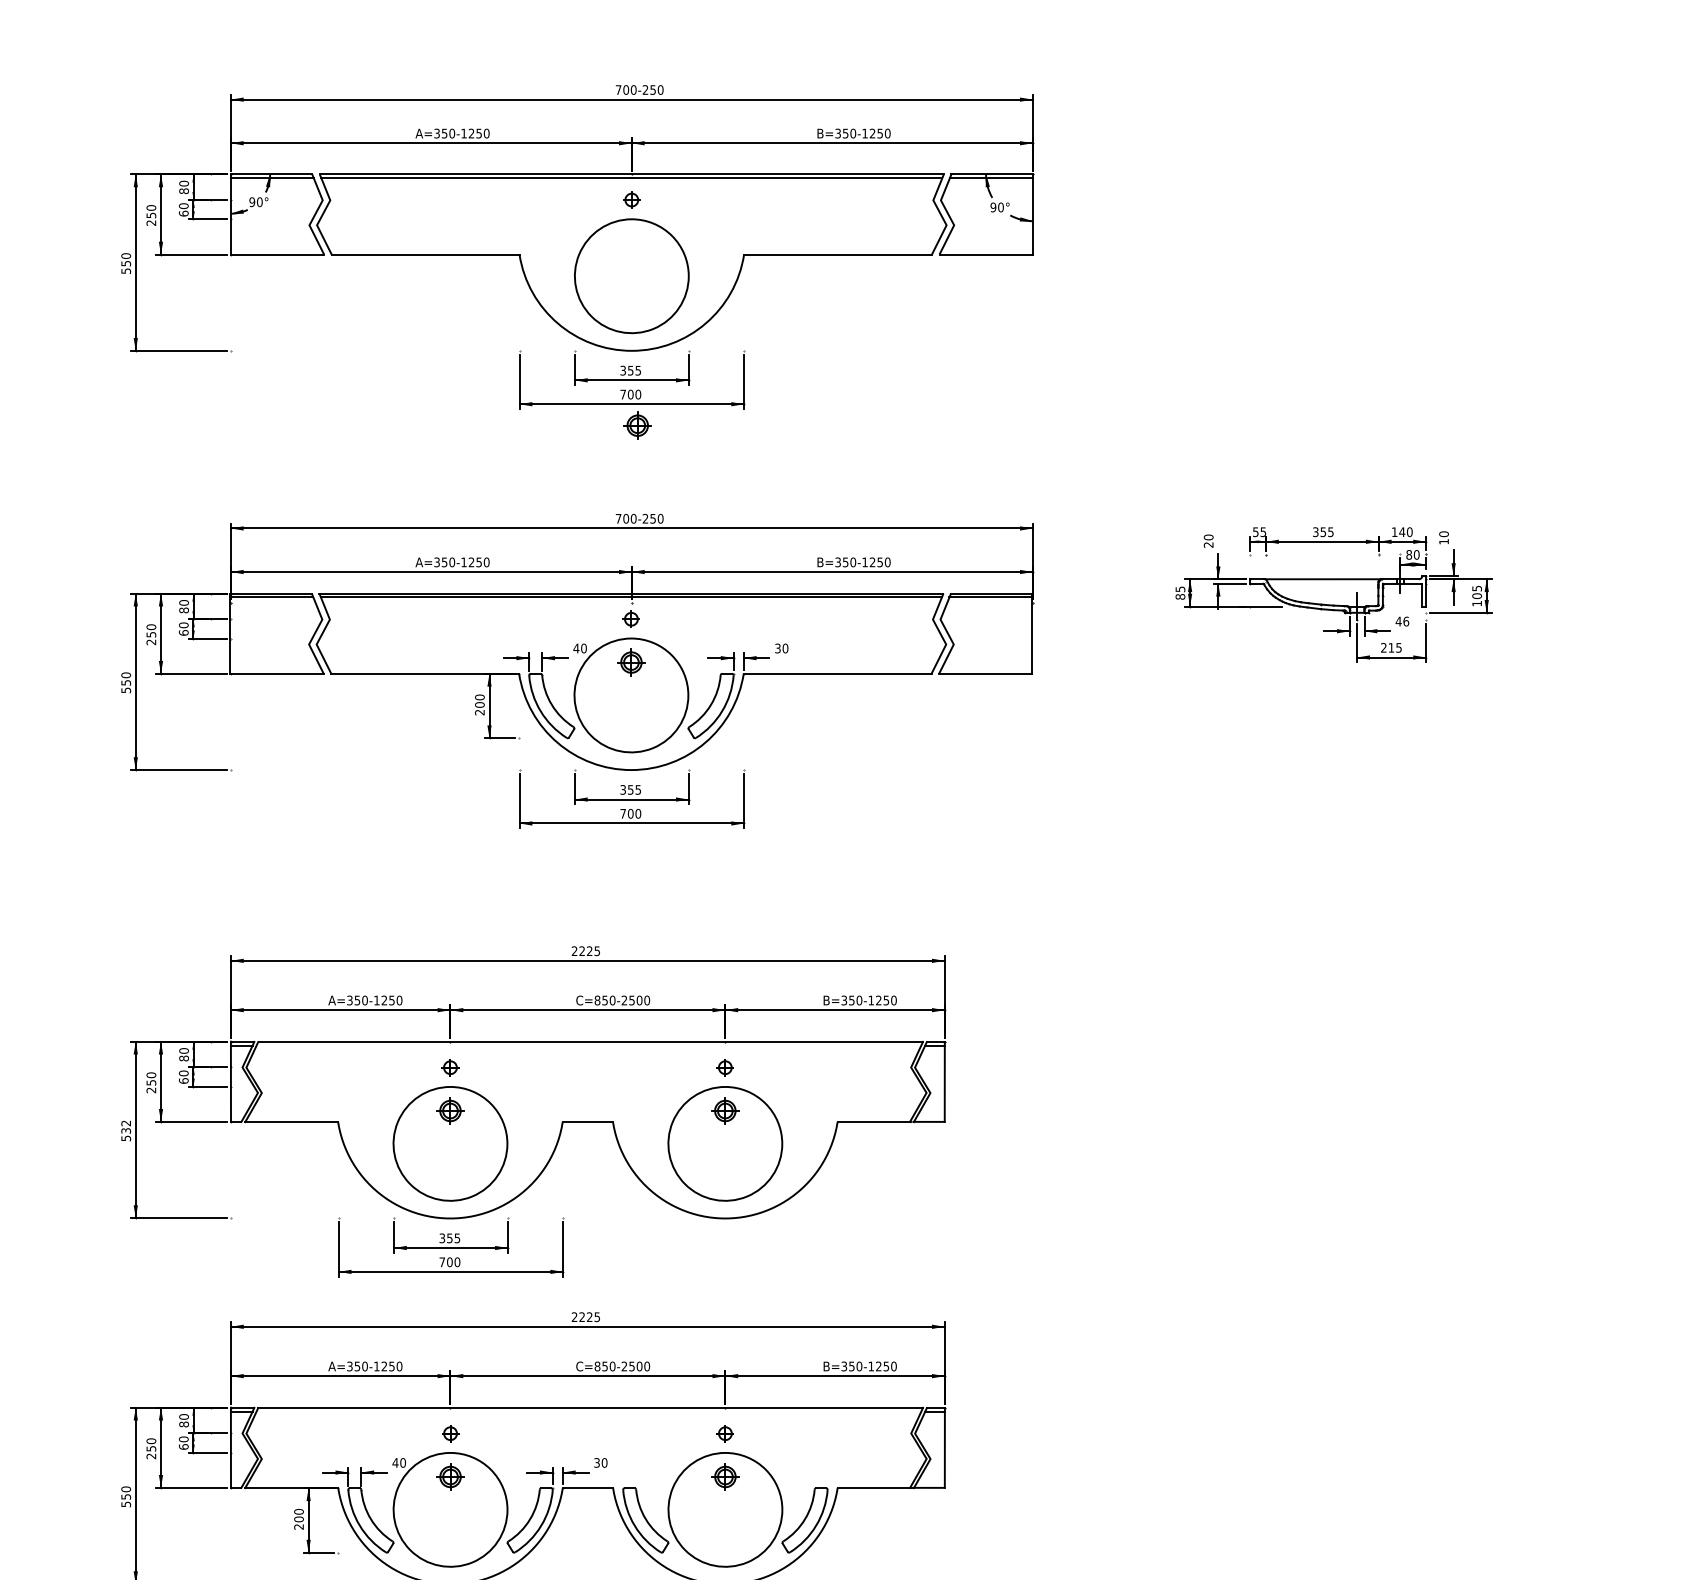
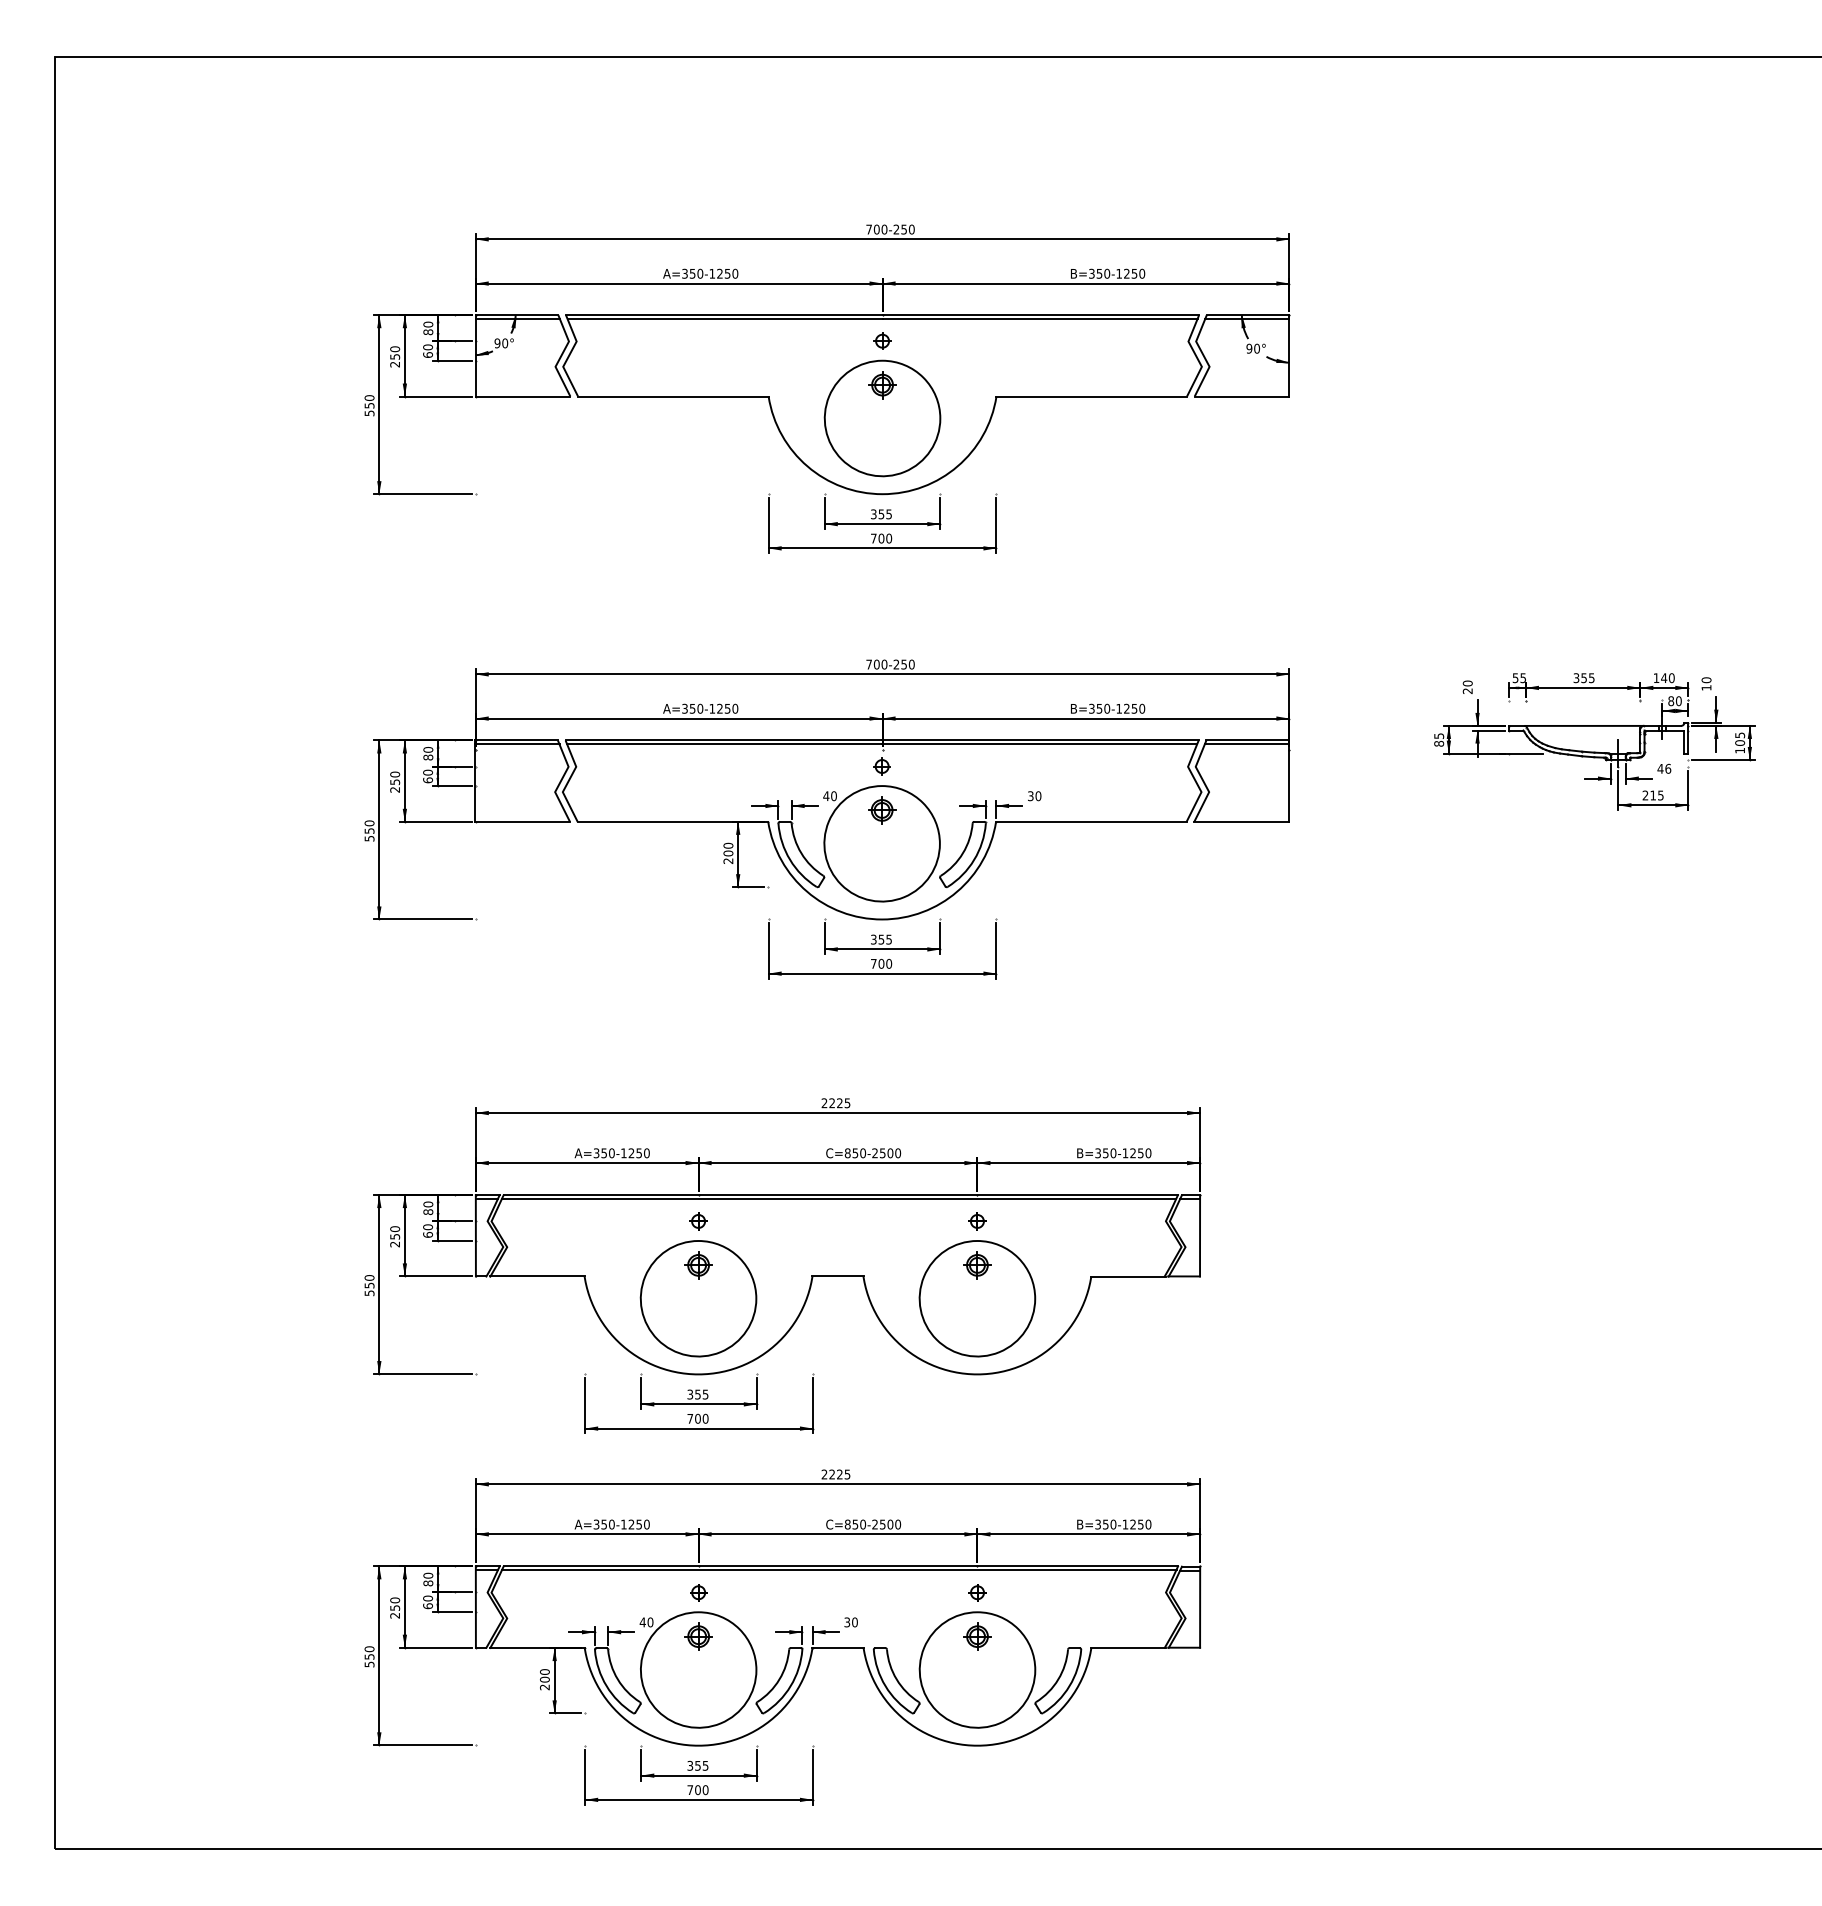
part: (637, 426) -> (882, 385), moved
line: (588, 1046) -> (838, 1199), added
text: (126, 1126) -> (369, 1281), 532 -> 550
line: (588, 1411) -> (838, 1570), added

